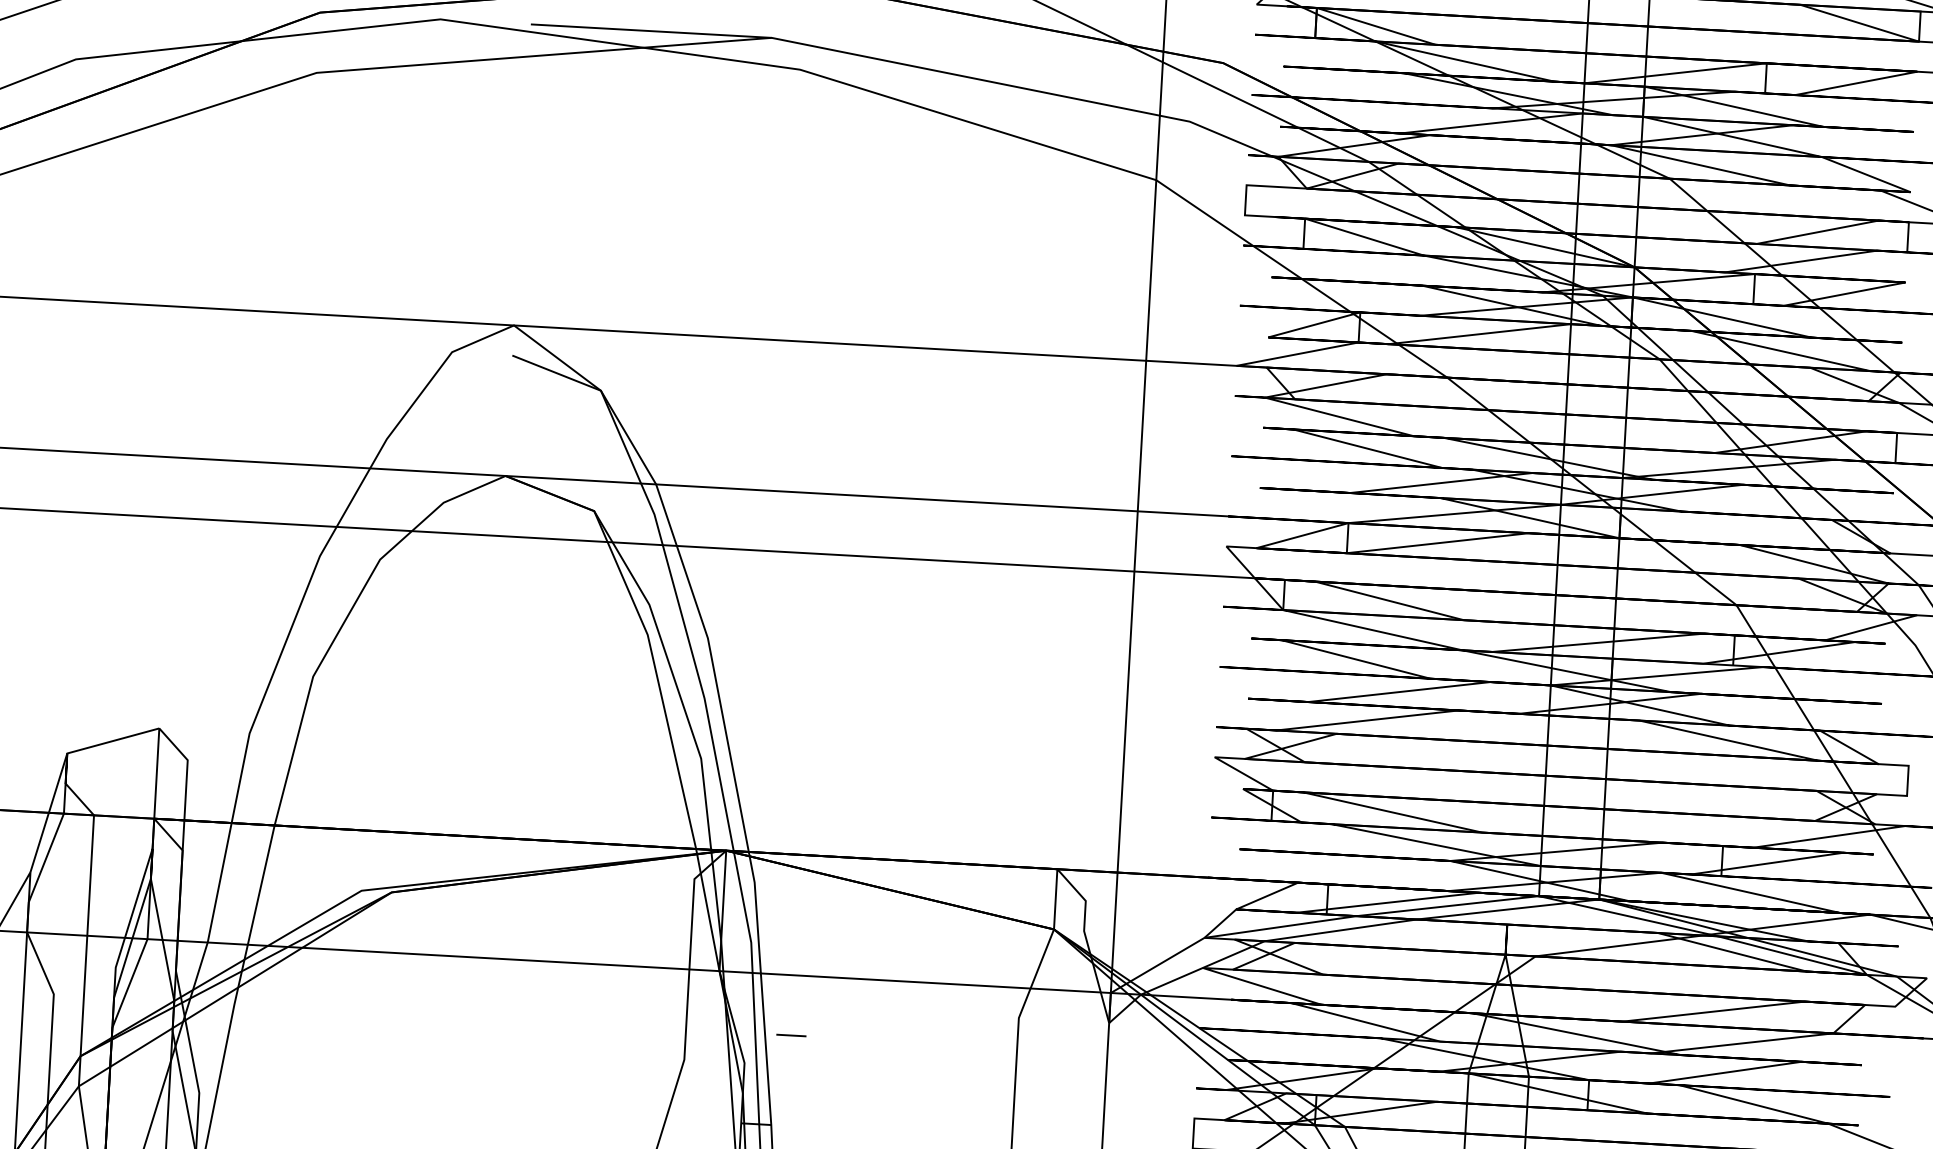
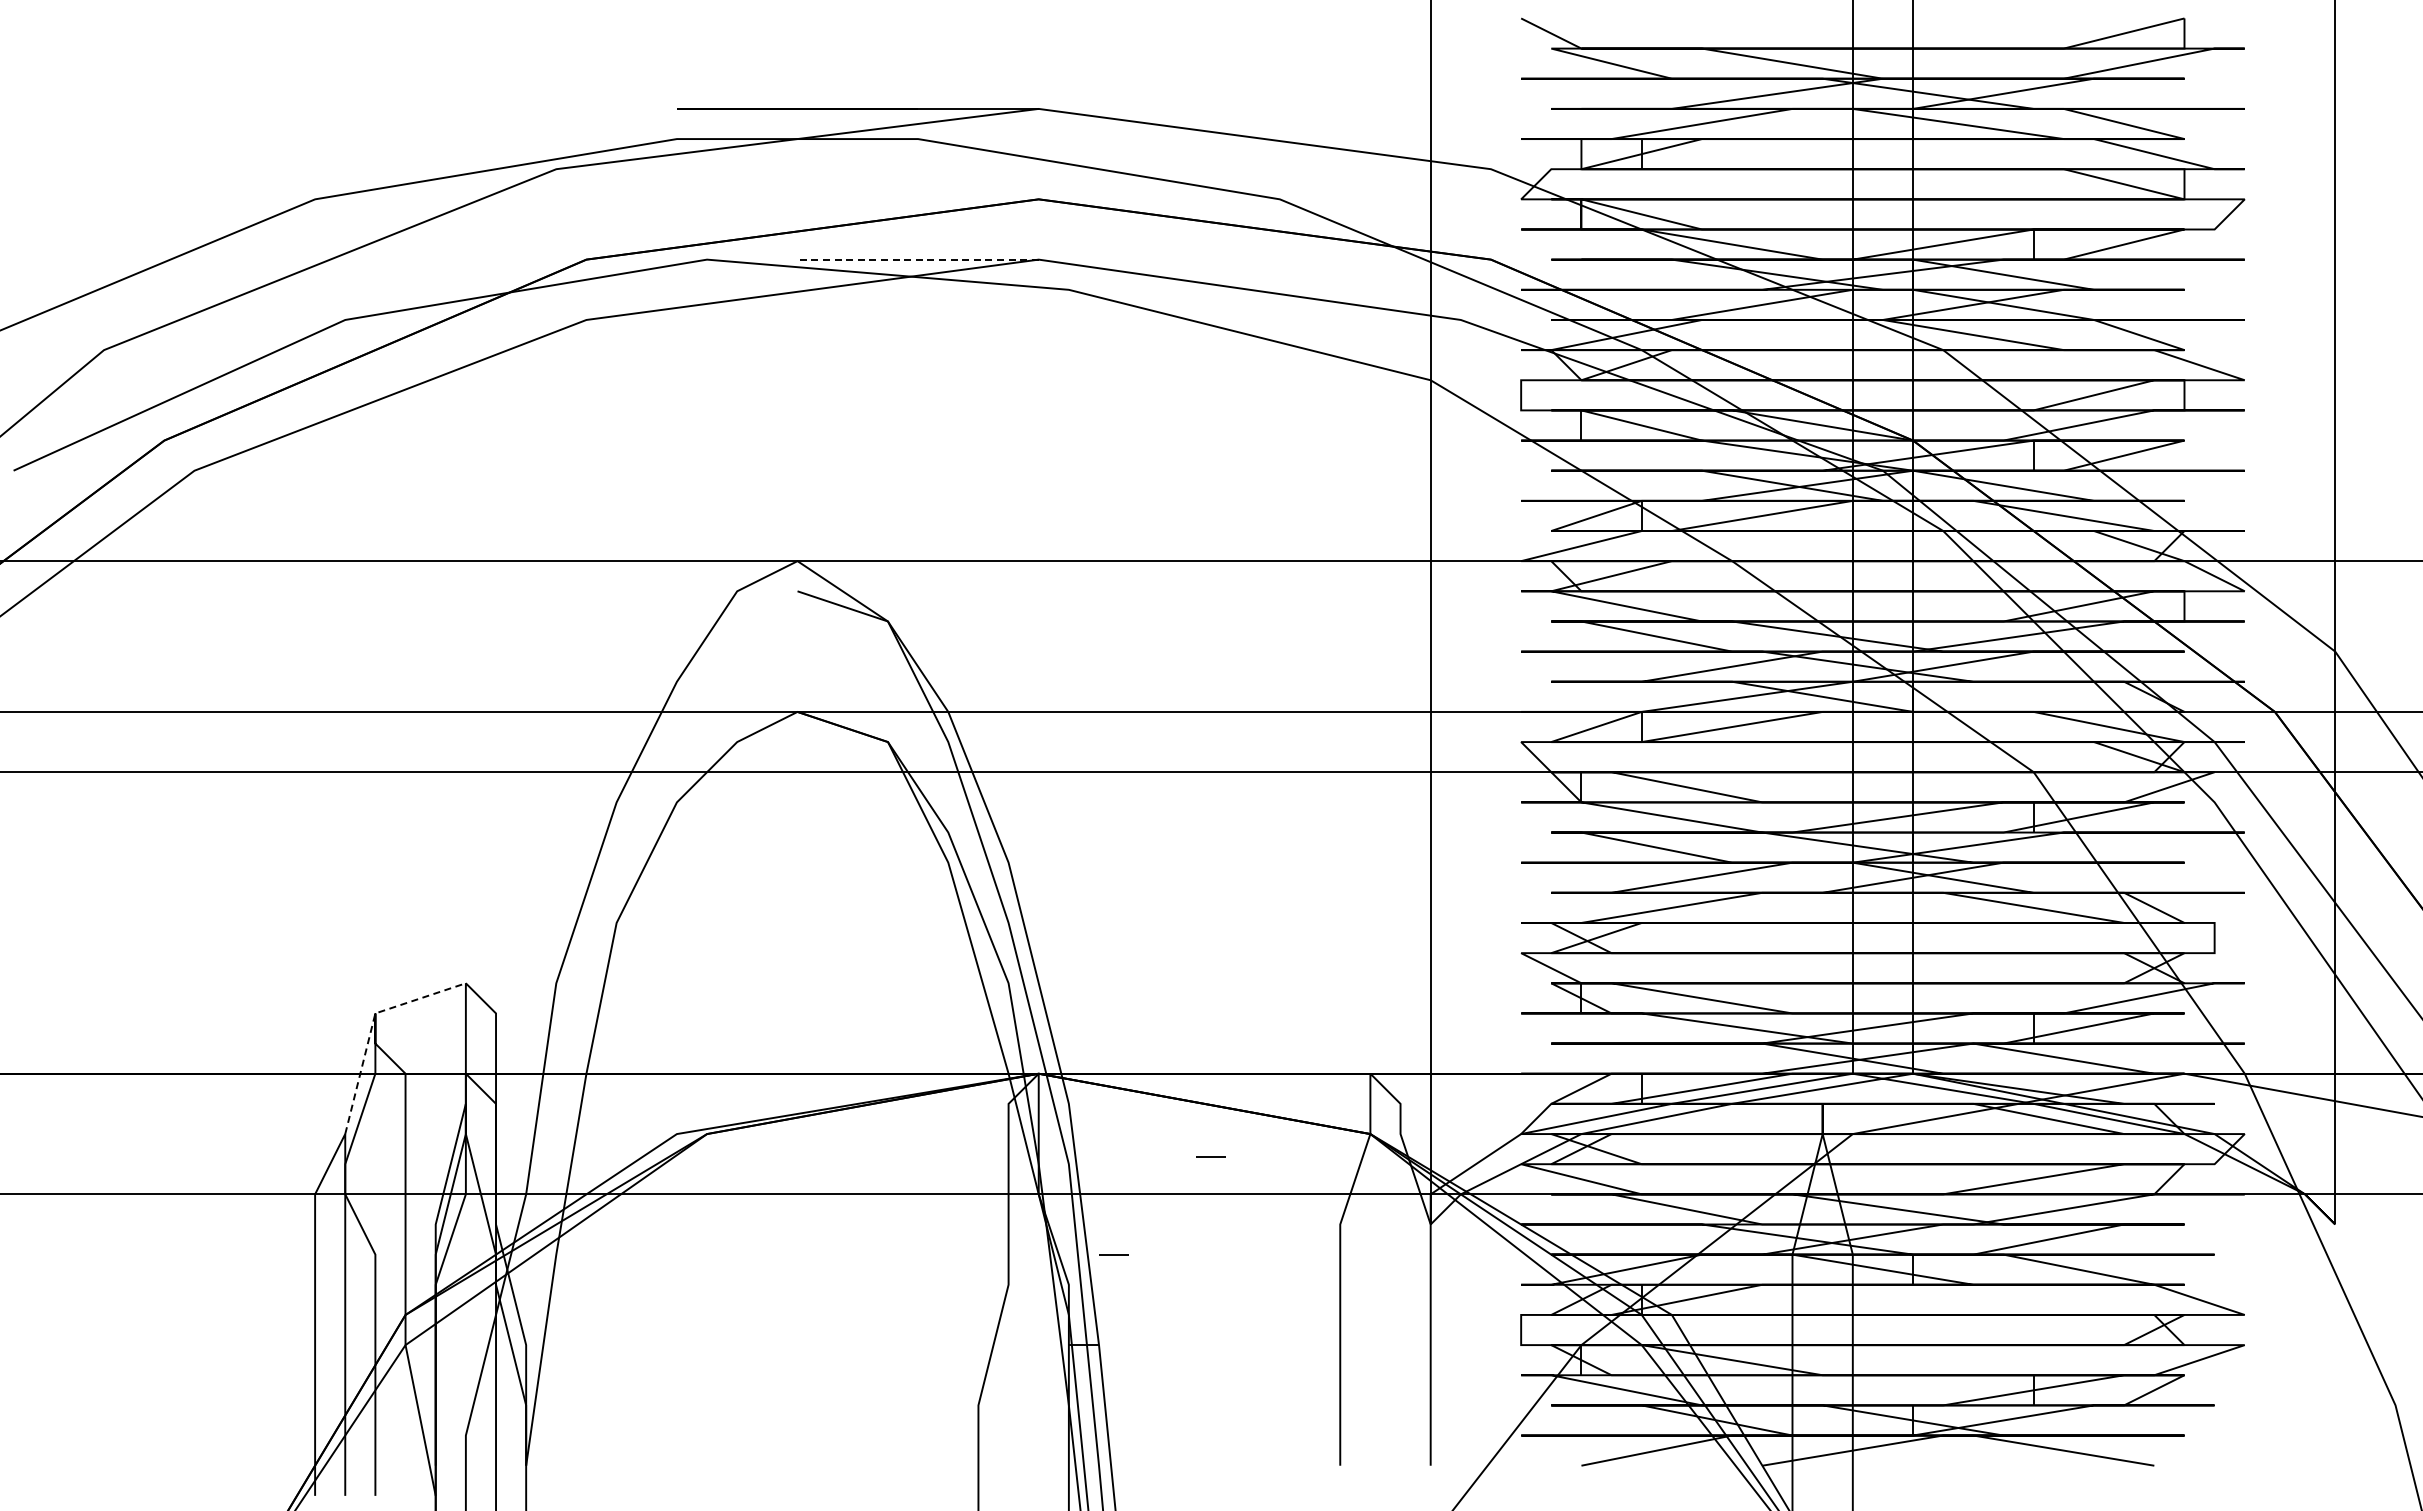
line: (651, 31) -> (918, 259), solid -> dashed
line: (63, 766) -> (372, 1026), solid -> dashed
line: (893, 942) -> (1210, 1156), added

